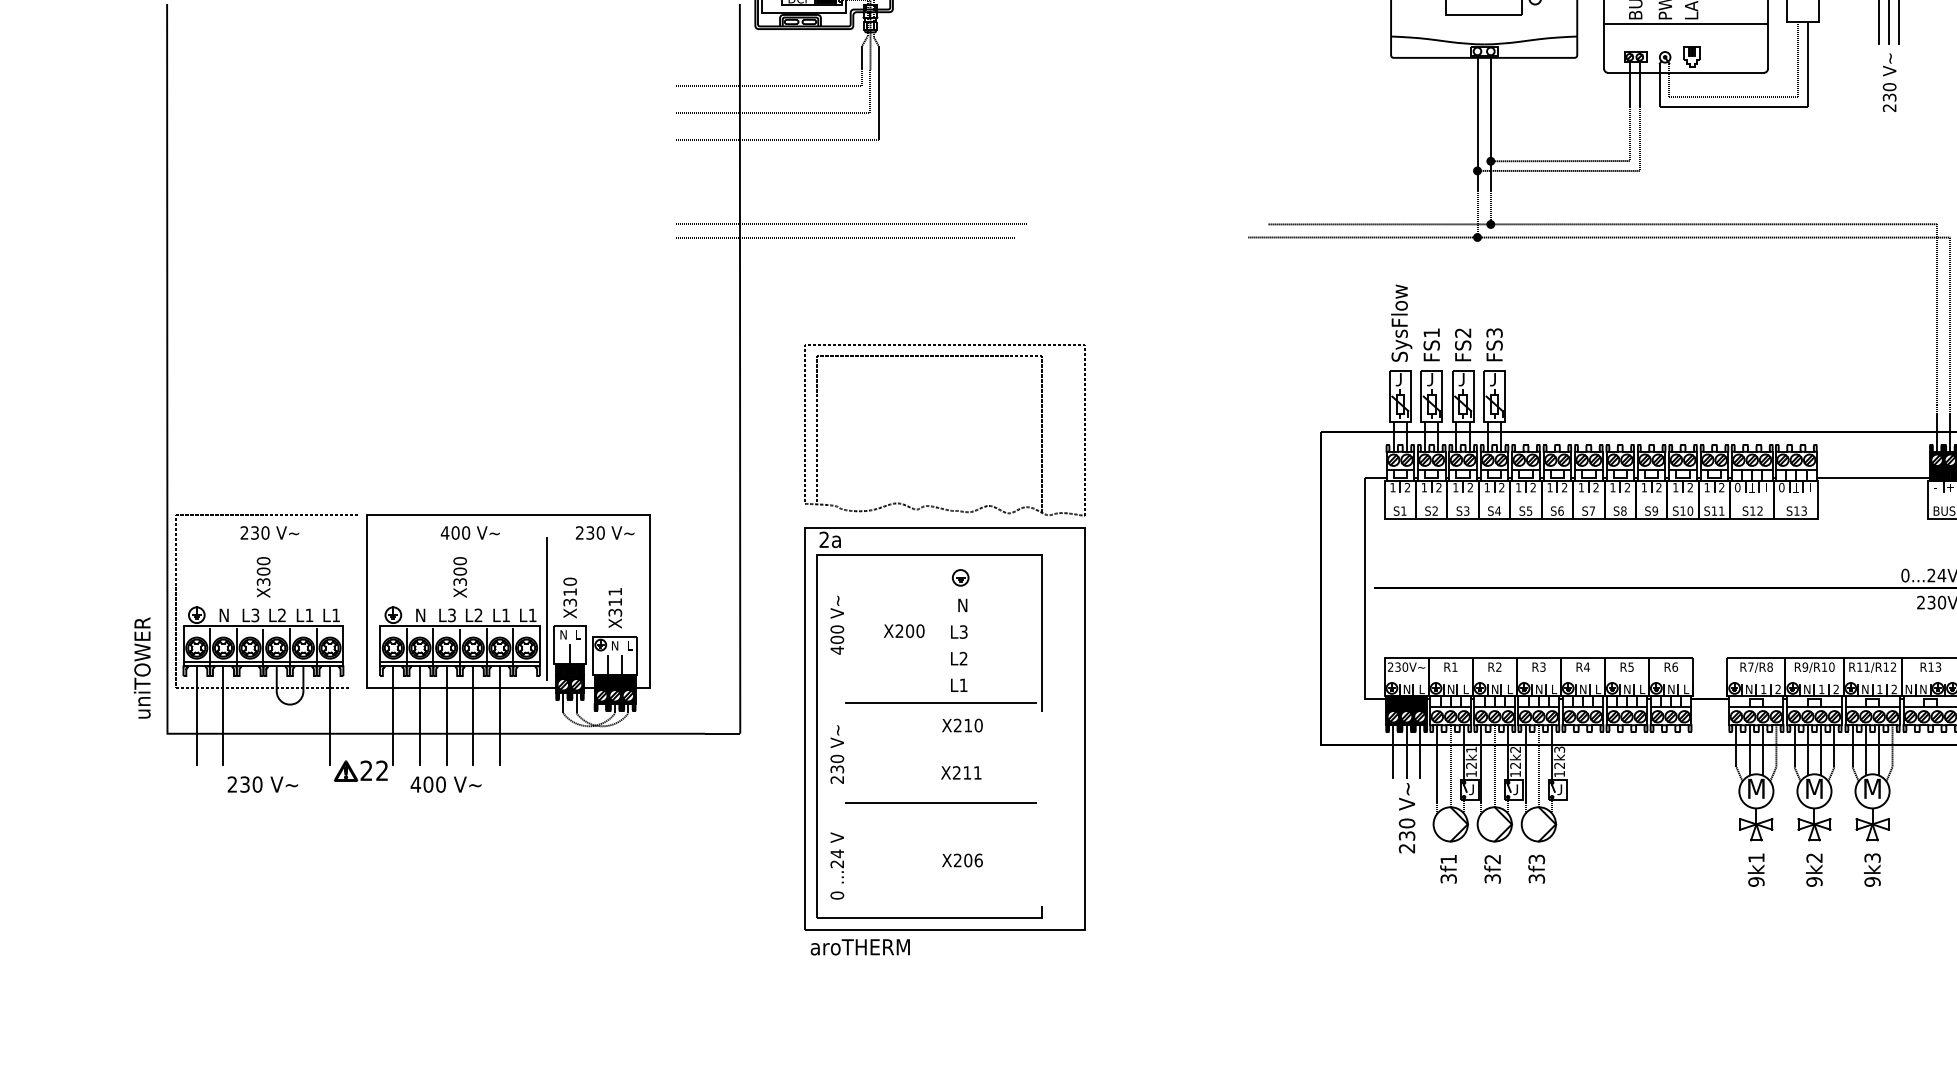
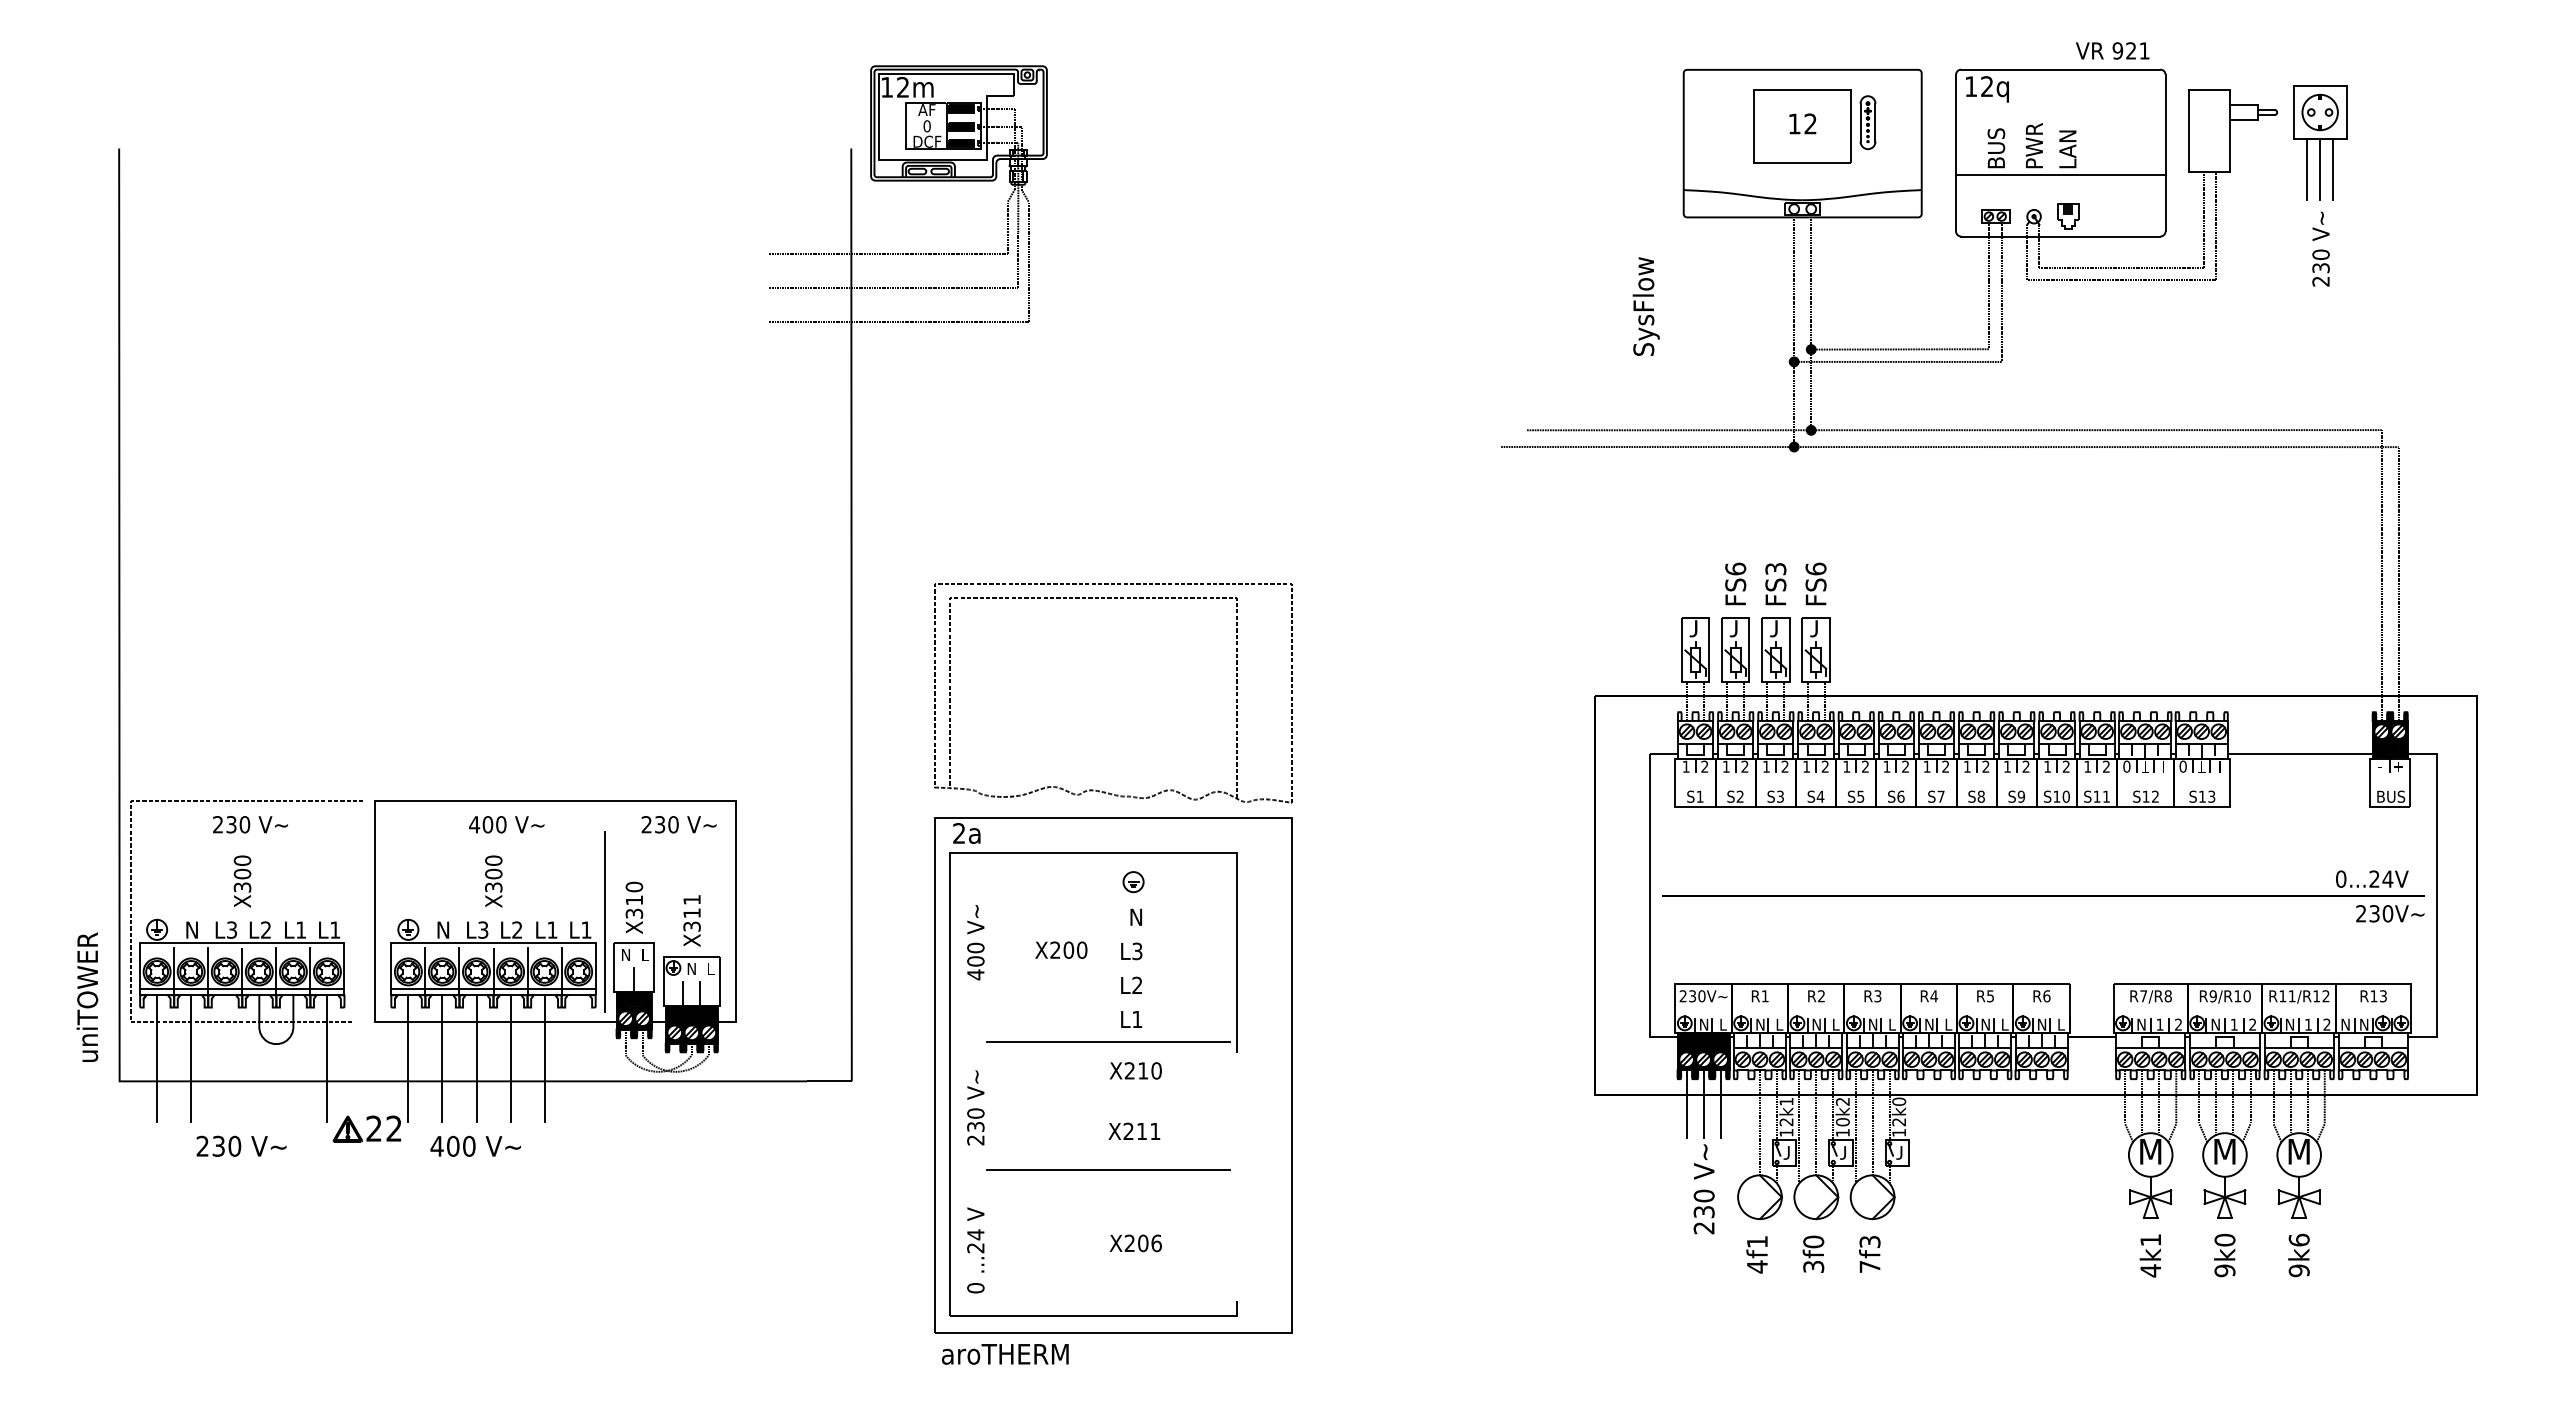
line: (851, 224) -> (994, 430), removed
line: (844, 237) -> (985, 447), removed
text: (1401, 323) -> (1645, 306), moved
text: (1431, 332) -> (1735, 568), FS1 -> FS6
text: (1494, 332) -> (1815, 568), FS3 -> FS6
text: (1462, 333) -> (1775, 569), FS2 -> FS3
text: (1559, 749) -> (1899, 1101), 12k3 -> 12k0
text: (1515, 765) -> (1842, 1122), 12k2 -> 10k2
line: (1437, 769) -> (1742, 1126), removed
text: (1814, 857) -> (2224, 1239), 9k2 -> 9k0
text: (1872, 857) -> (2298, 1239), 9k3 -> 9k6
text: (1492, 859) -> (1813, 1241), 3f2 -> 3f0
text: (1448, 878) -> (1756, 1266), 3f1 -> 4f1
text: (1536, 878) -> (1869, 1266), 3f3 -> 7f3
text: (1756, 881) -> (2150, 1270), 9k1 -> 4k1

